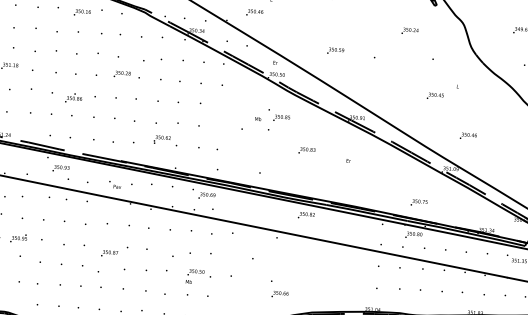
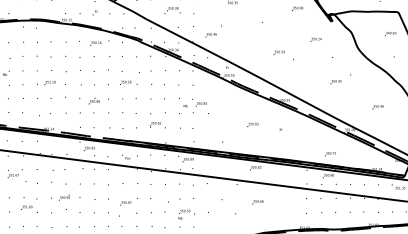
text: (334, 50) -> (278, 52), moved
text: (271, 120) -> (194, 106), moved
text: (467, 136) -> (377, 107), moved
text: (279, 294) -> (257, 202), moved

